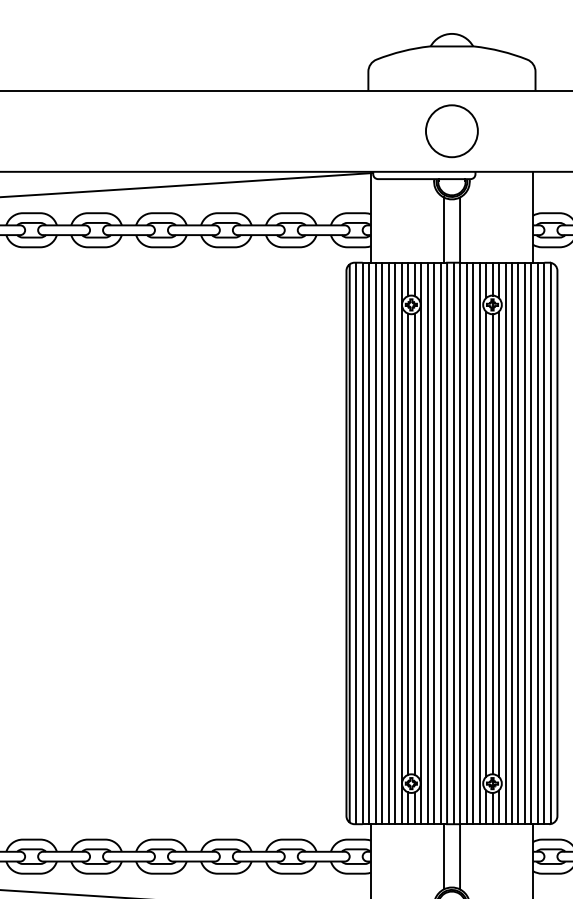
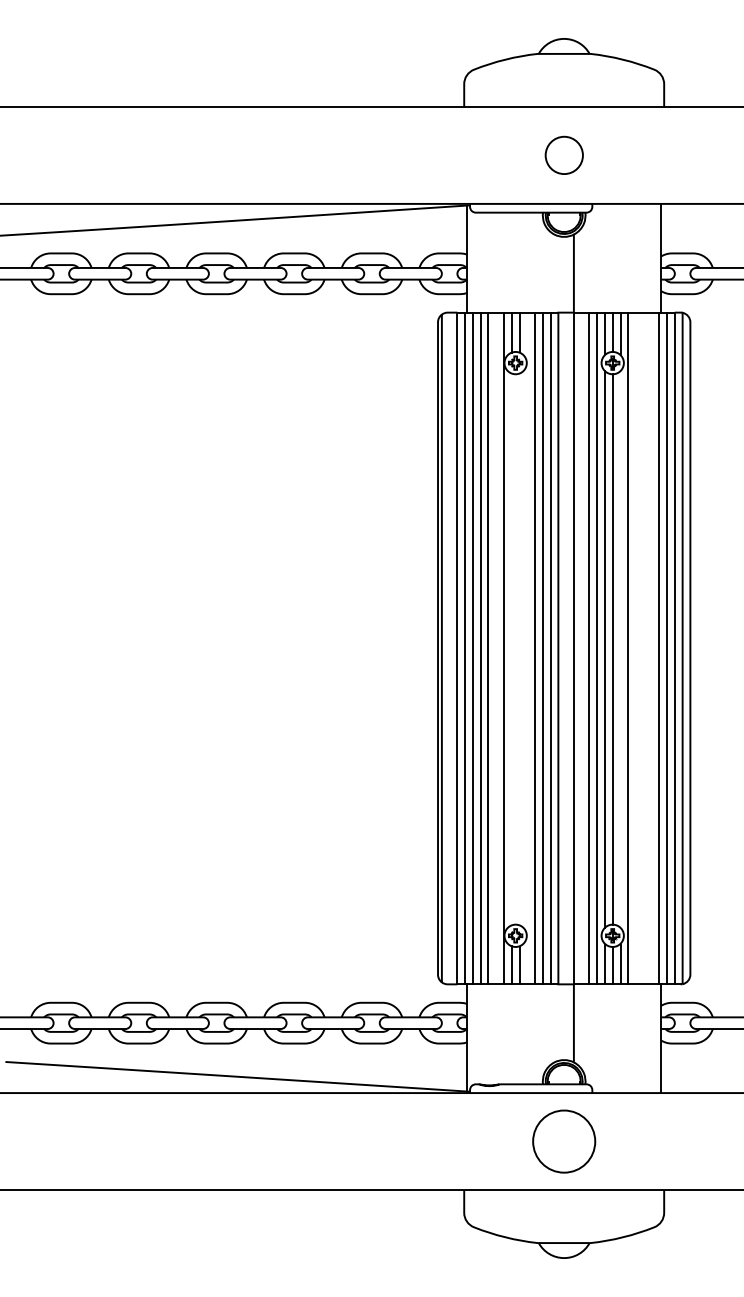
circle: (452, 131) -> (564, 155), size x0.6
line: (443, 230) -> (554, 273), removed
line: (356, 543) -> (449, 648), removed
line: (395, 543) -> (496, 648), removed
line: (421, 543) -> (527, 648), removed
line: (453, 543) -> (566, 648), removed
line: (466, 543) -> (581, 648), removed
line: (512, 543) -> (636, 648), removed
line: (518, 543) -> (643, 648), removed
line: (524, 543) -> (651, 648), removed
line: (407, 544) -> (511, 649), removed
line: (414, 544) -> (519, 649), removed
line: (499, 544) -> (620, 649), removed
line: (443, 856) -> (554, 1023), removed

